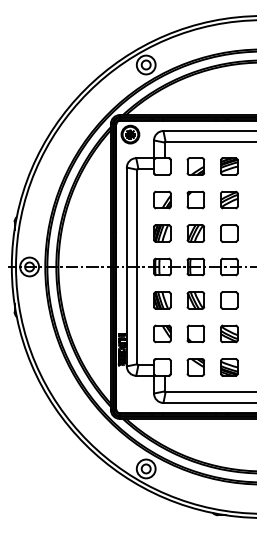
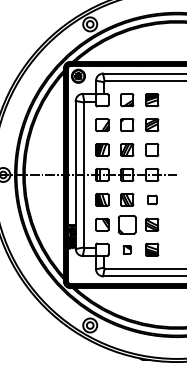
part: (229, 300) -> (152, 199), size x0.7
part: (195, 333) -> (126, 224), size x1.4
part: (195, 367) -> (126, 249), size x0.6

